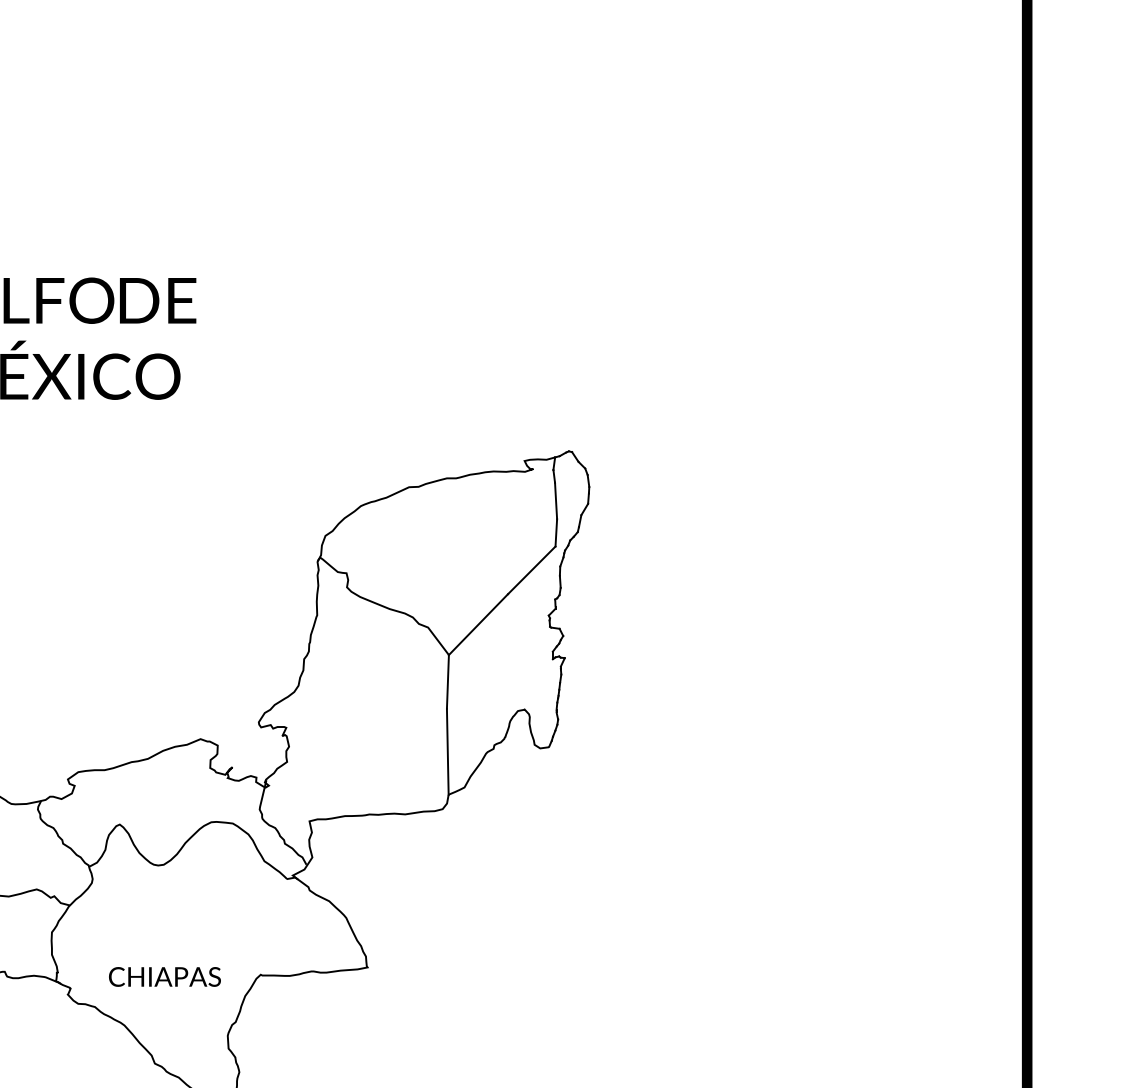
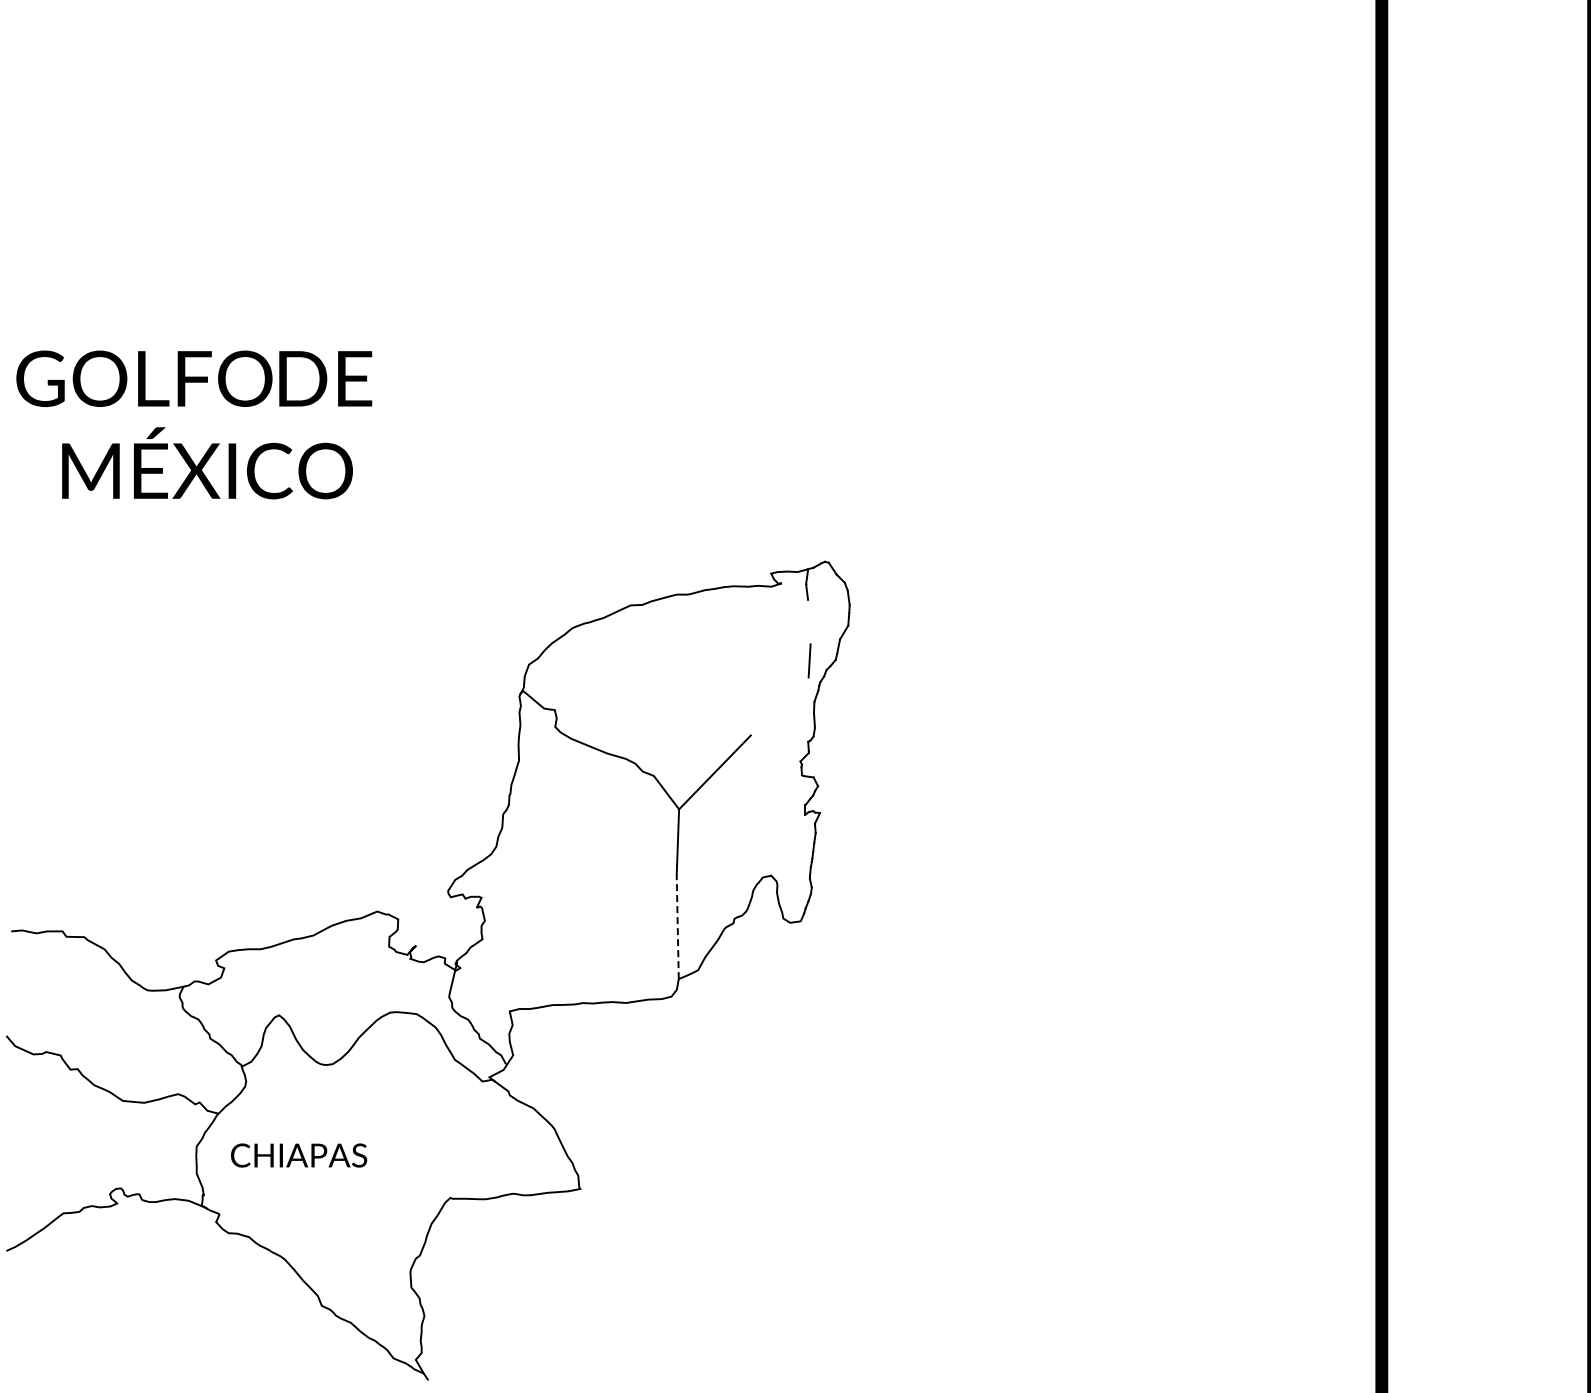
line: (556, 500) -> (809, 621), removed
line: (531, 570) -> (779, 706), removed
line: (447, 751) -> (677, 926), solid -> dashed
text: (165, 976) -> (299, 1155), moved

